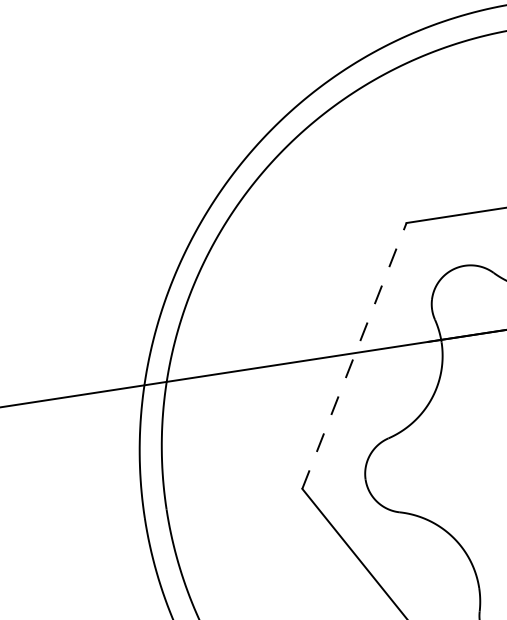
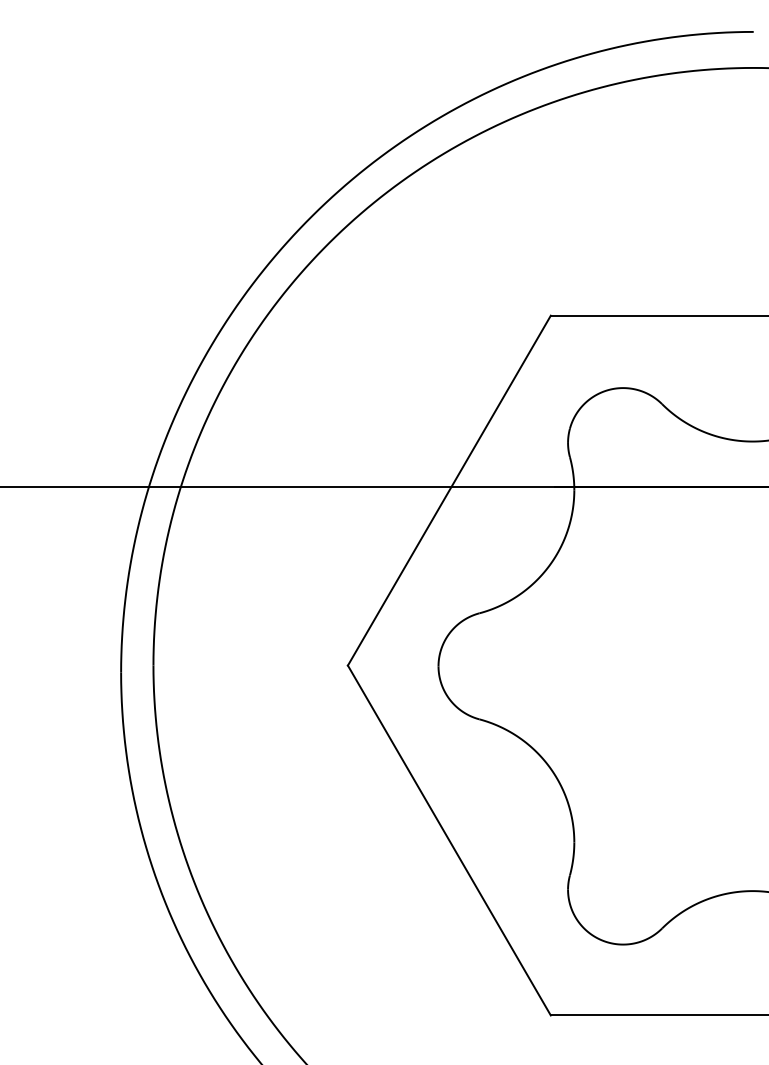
line: (354, 355) -> (449, 490), dashed -> solid

